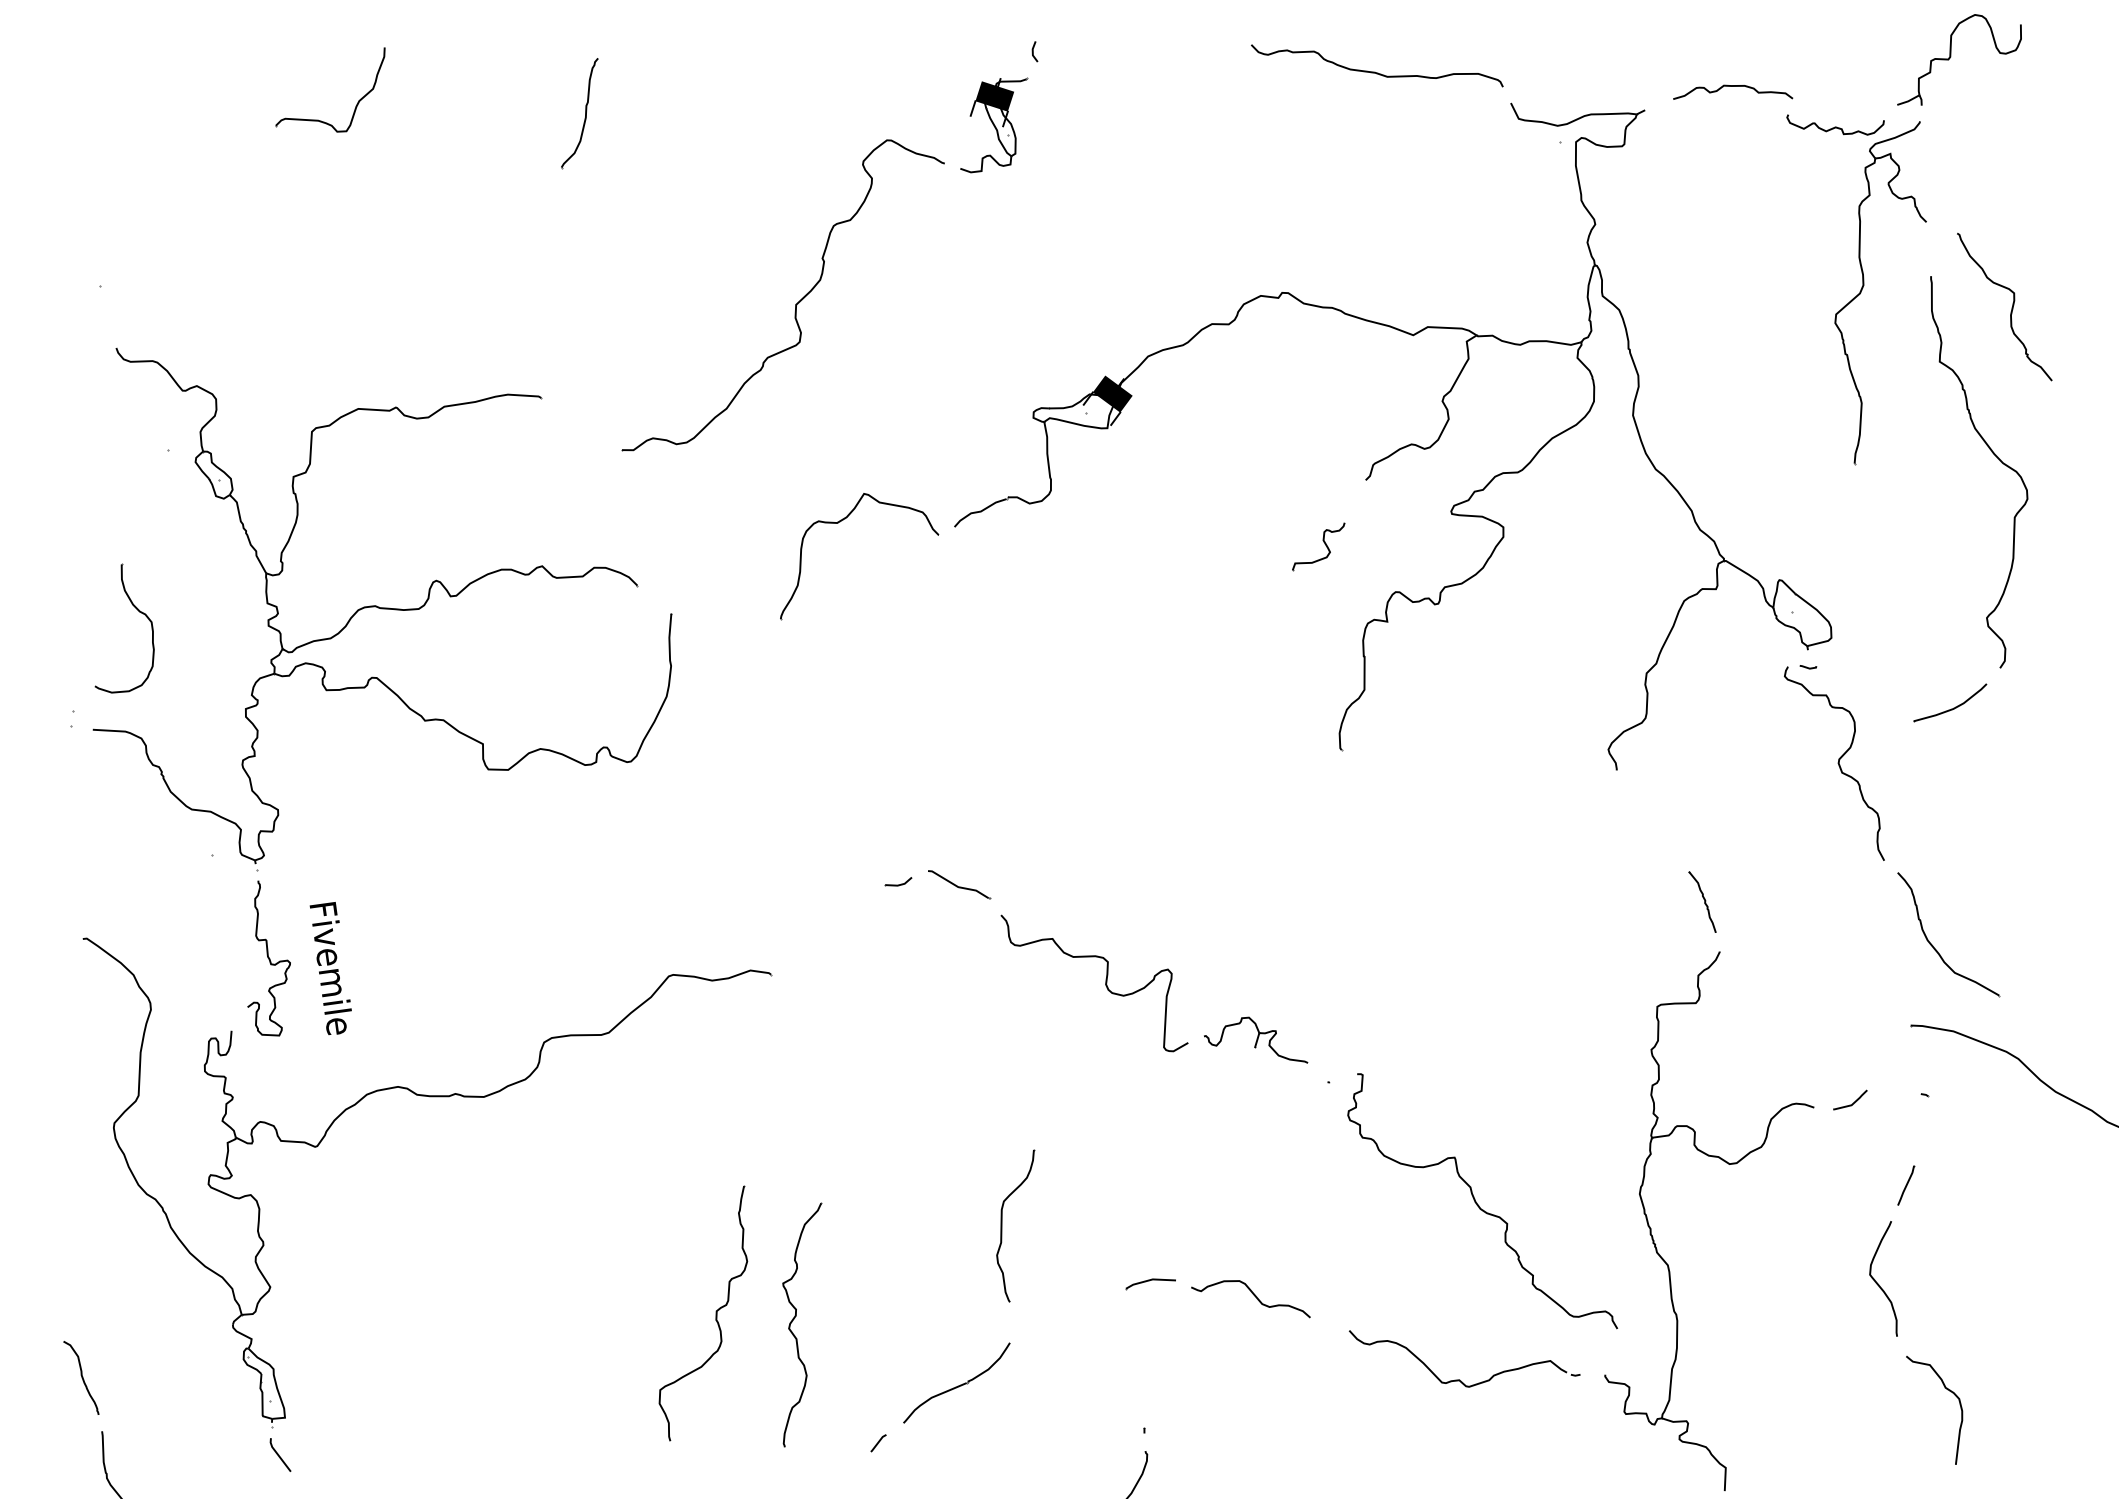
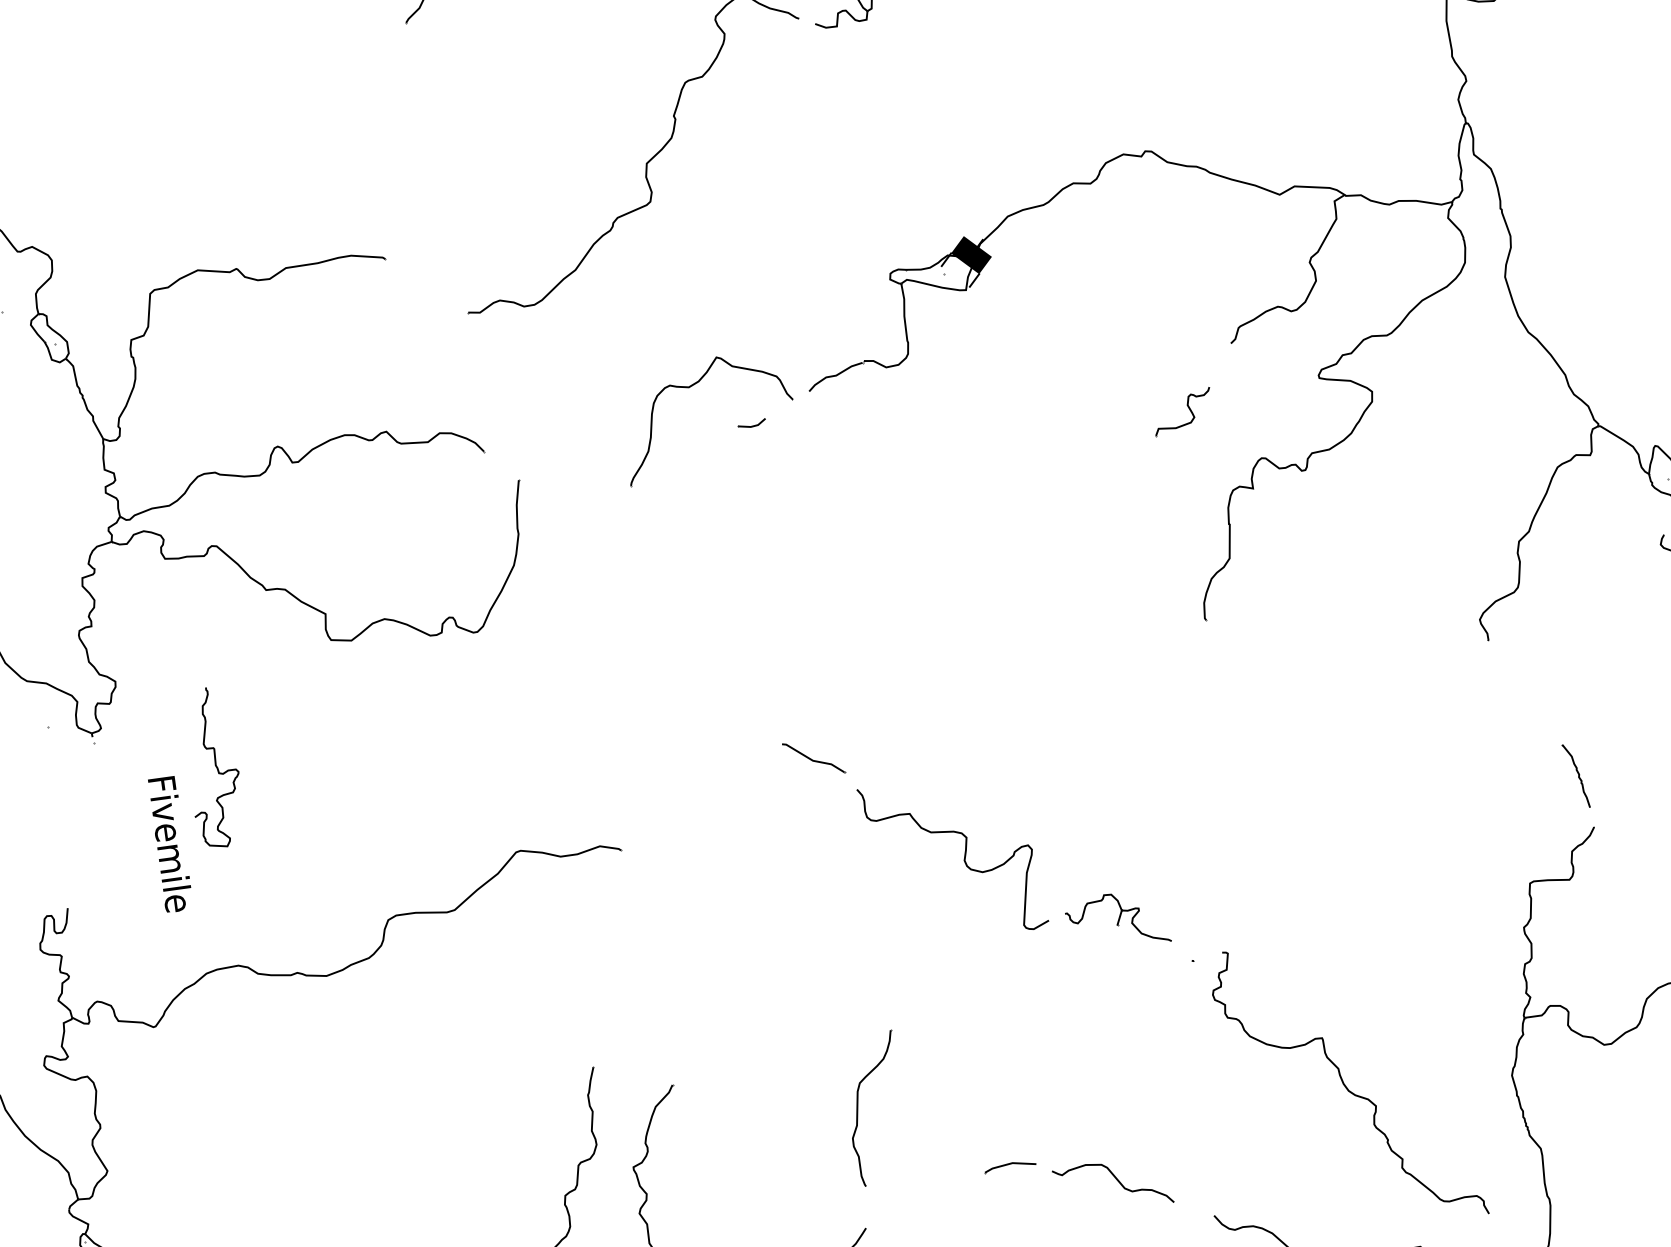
part: (898, 881) -> (751, 422), moved
curve: (268, 958) -> (216, 767), moved

